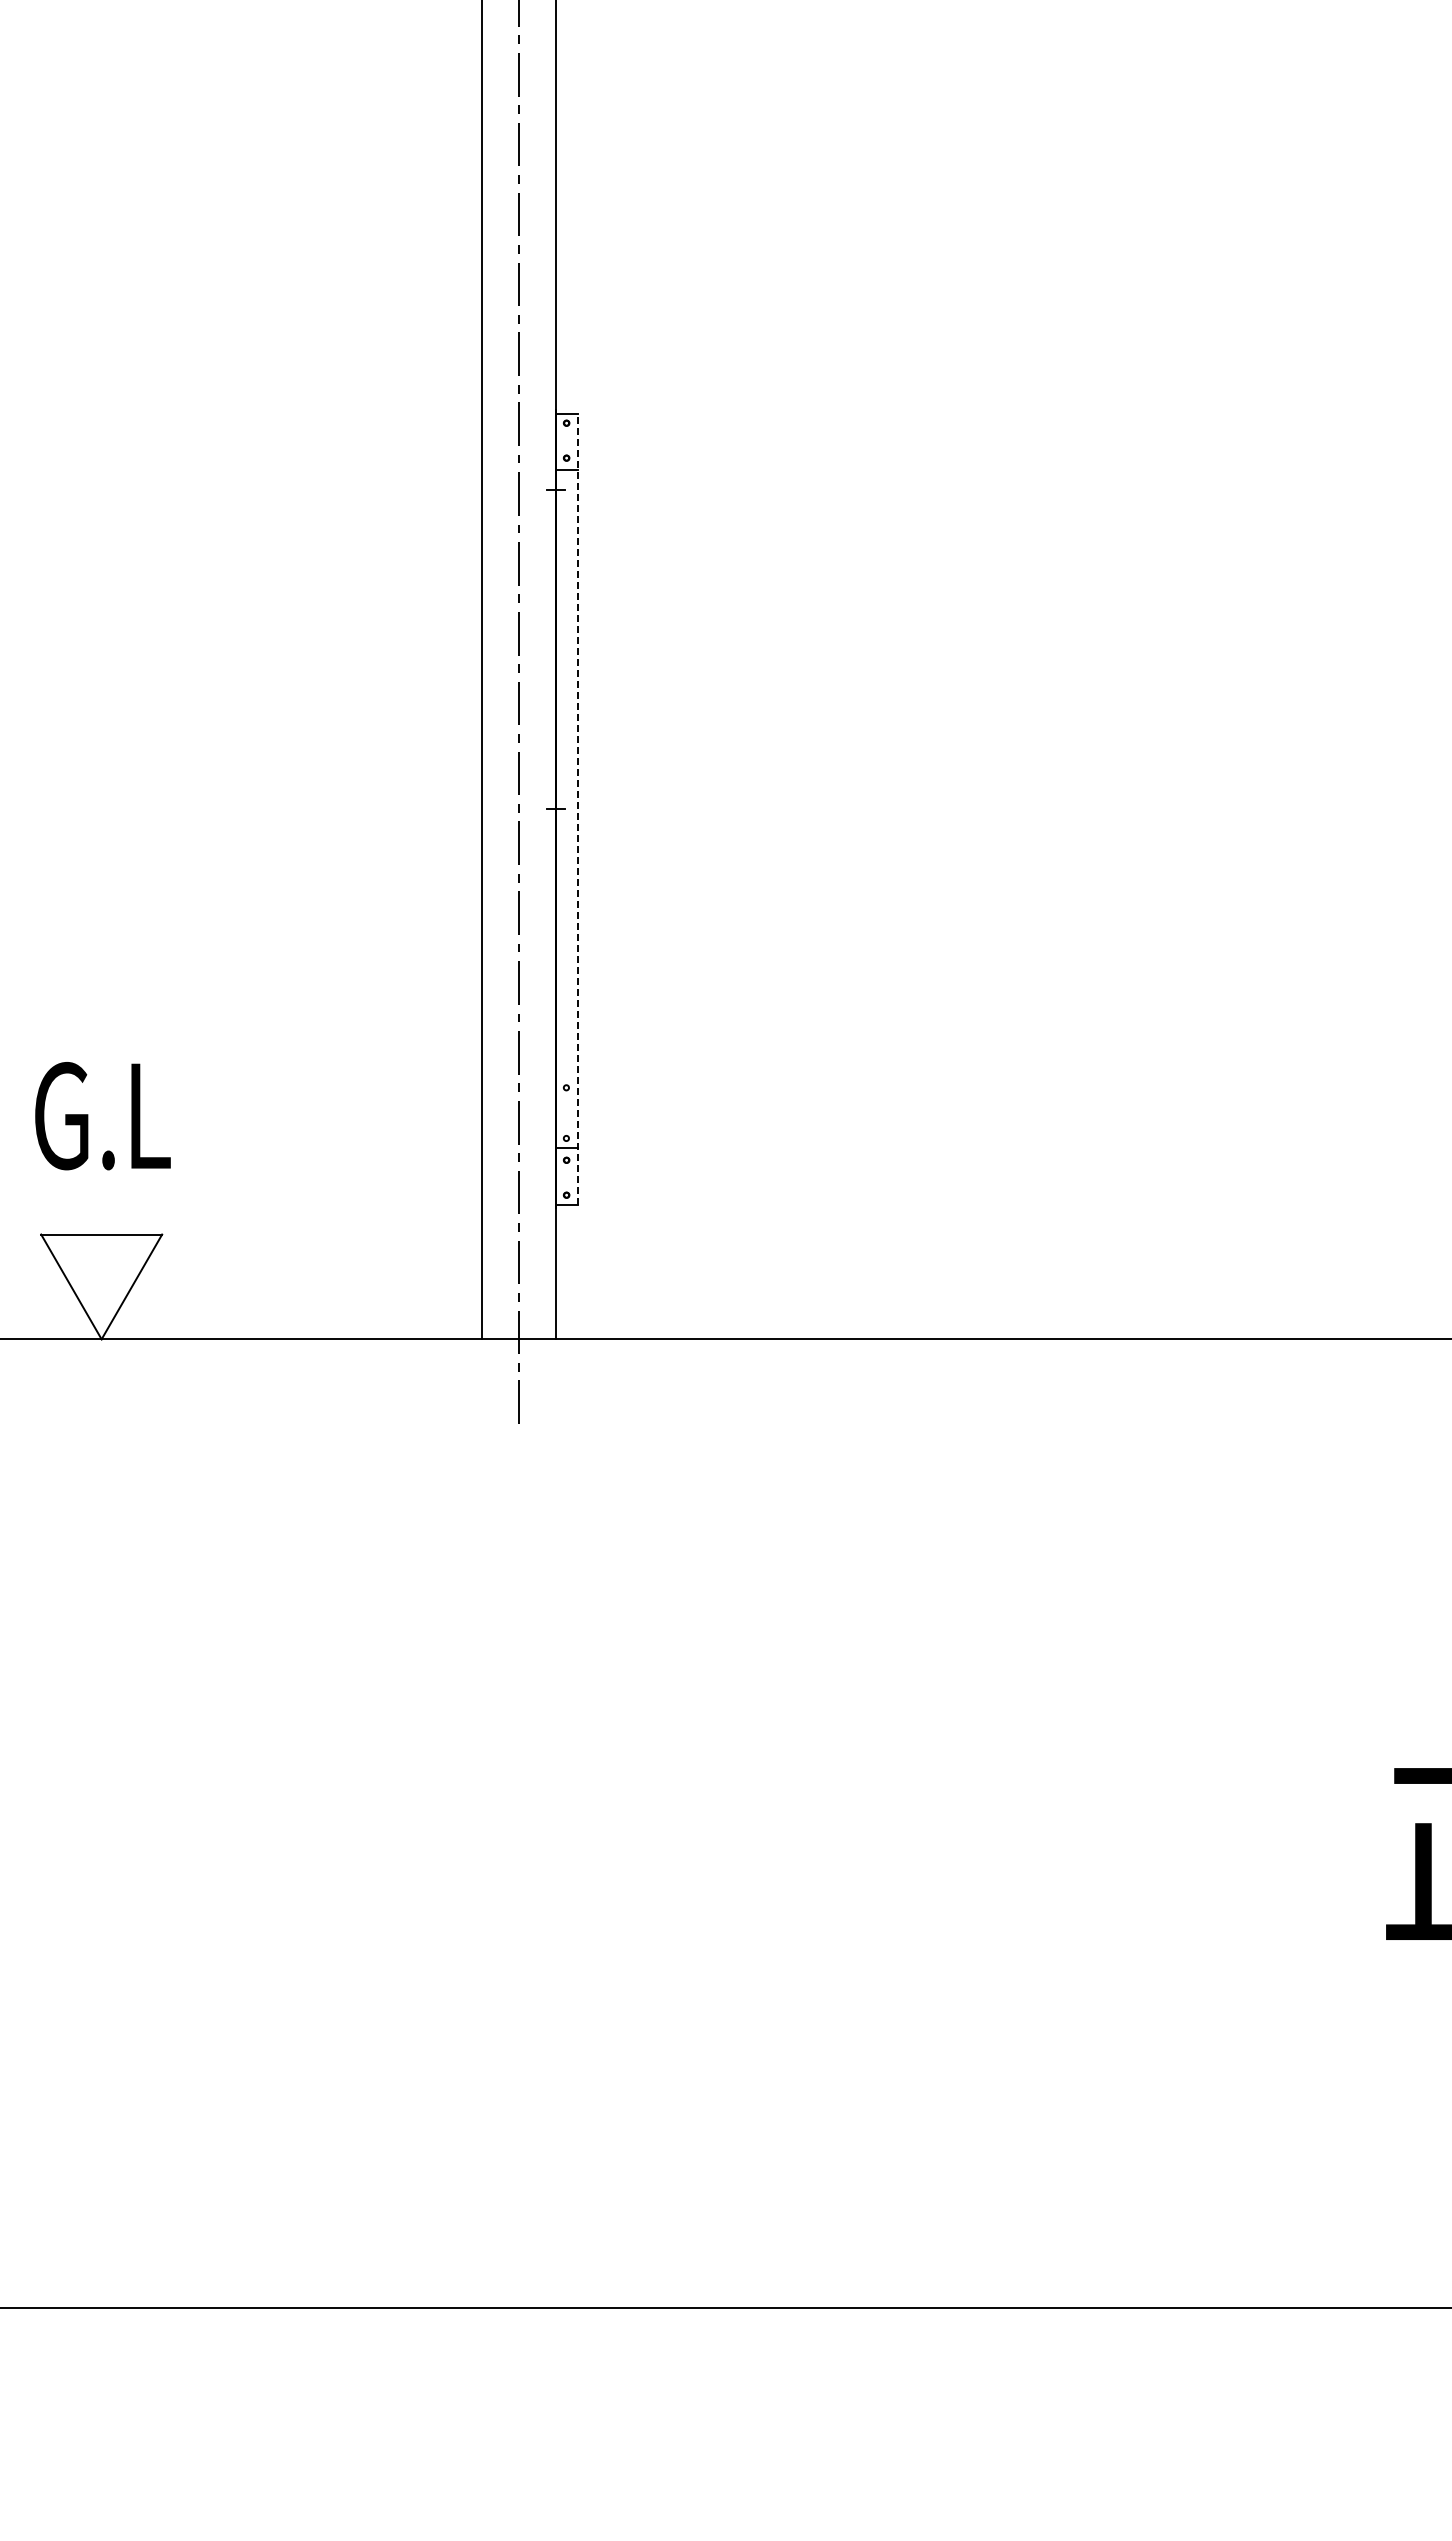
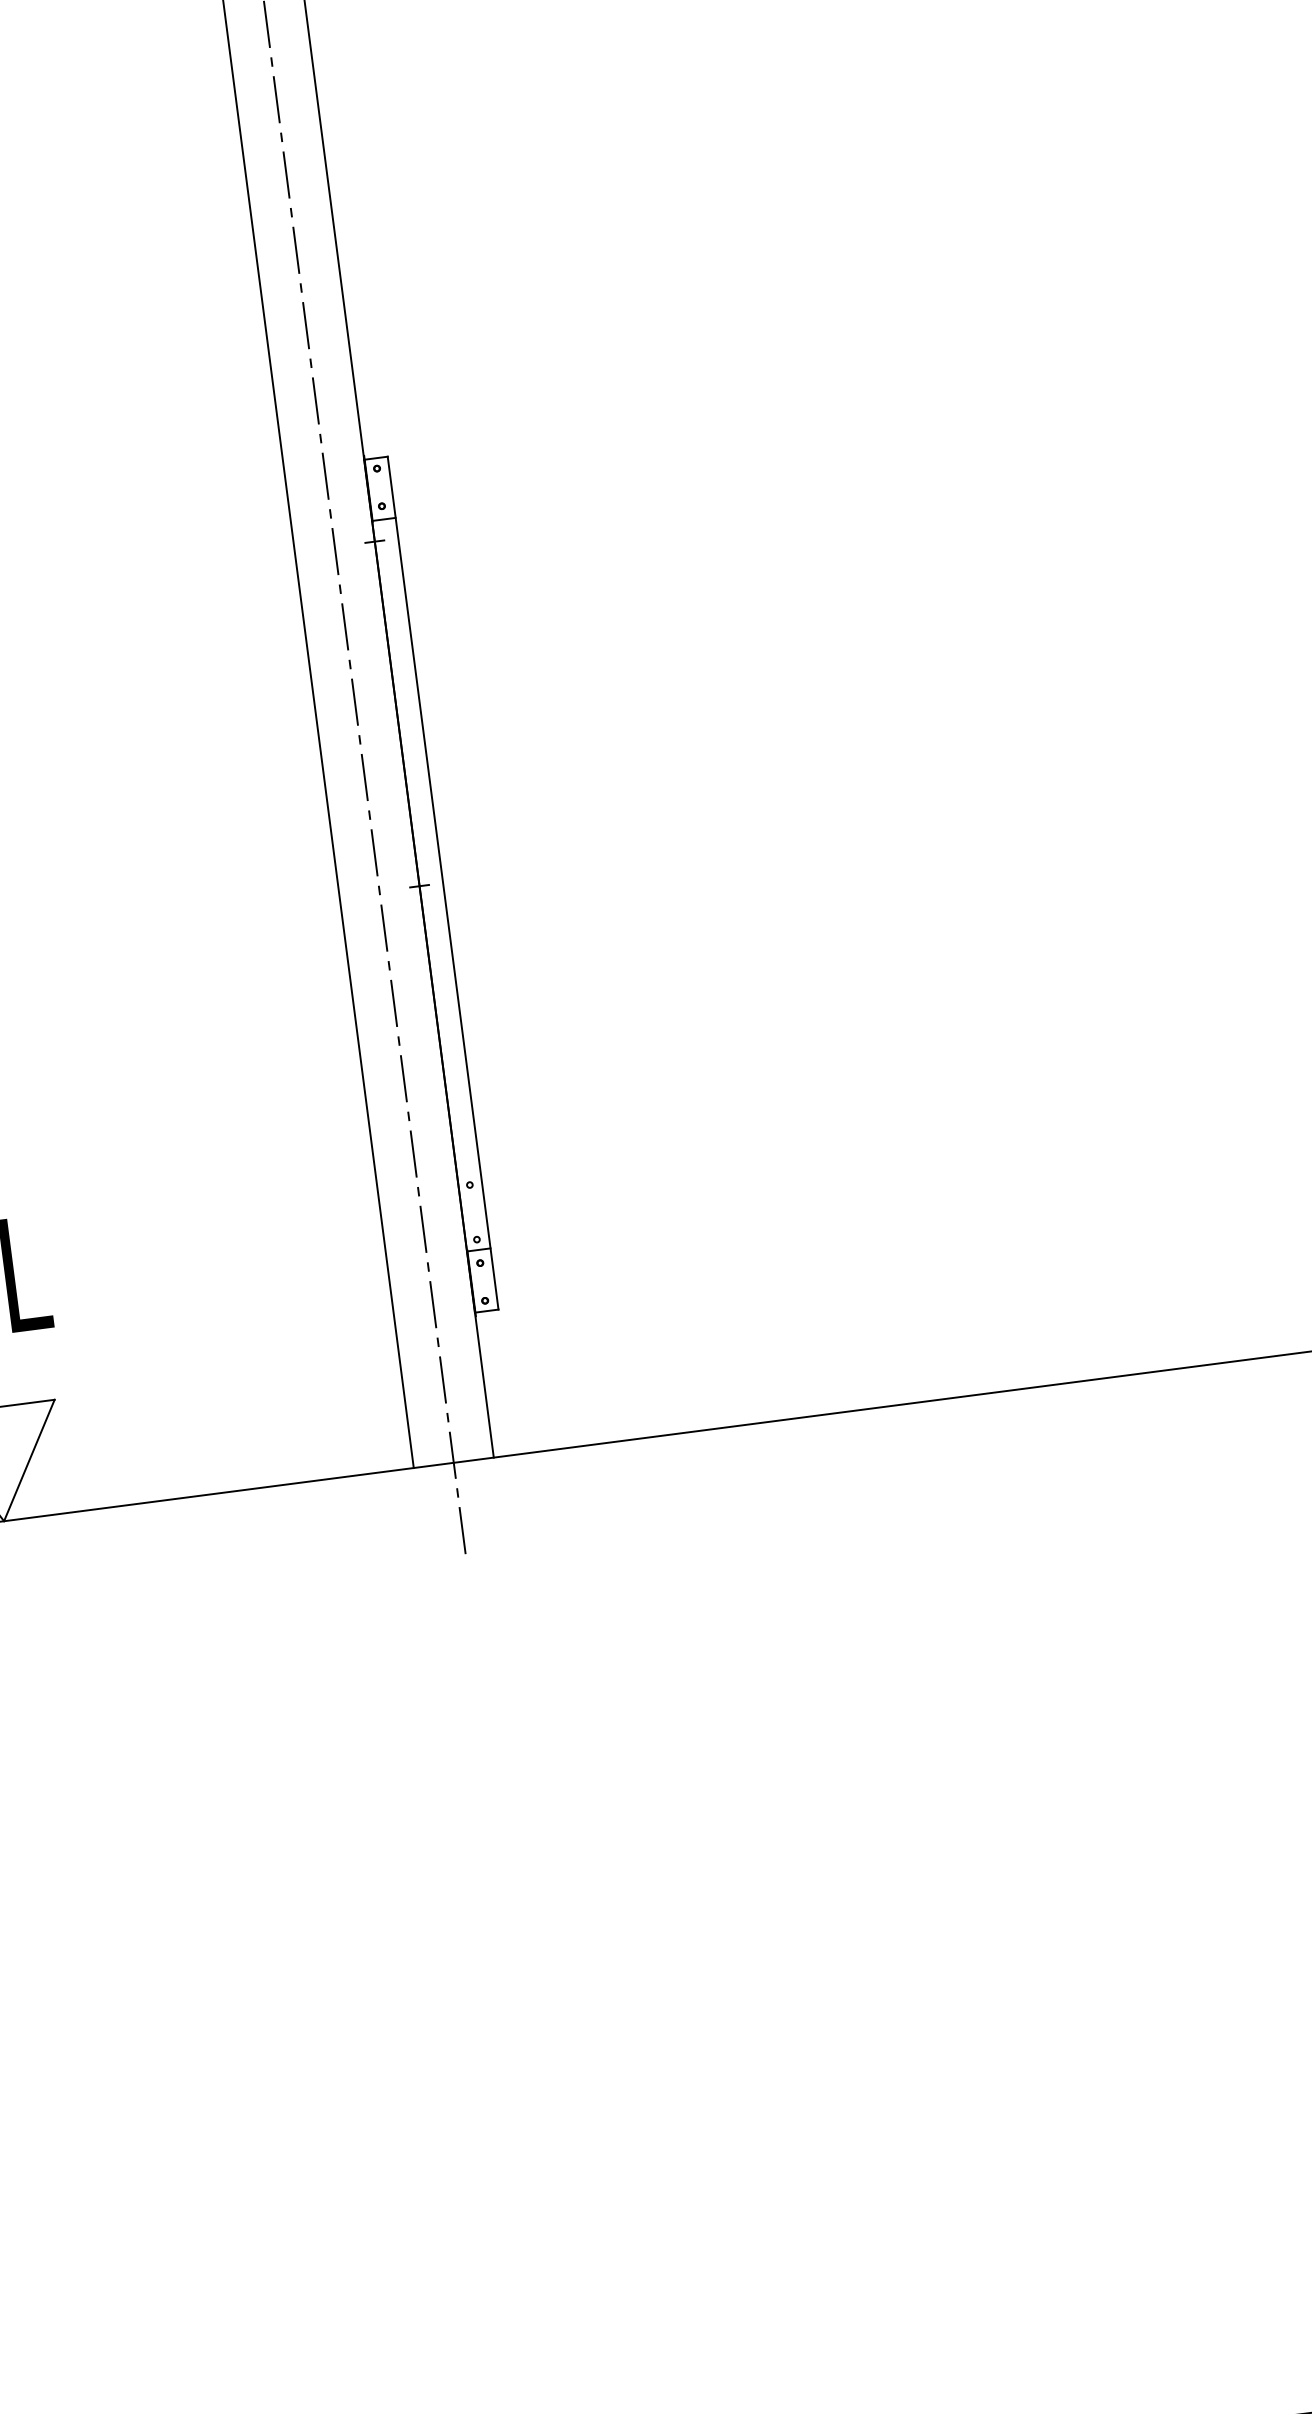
line: (577, 809) -> (442, 883), dashed -> solid

